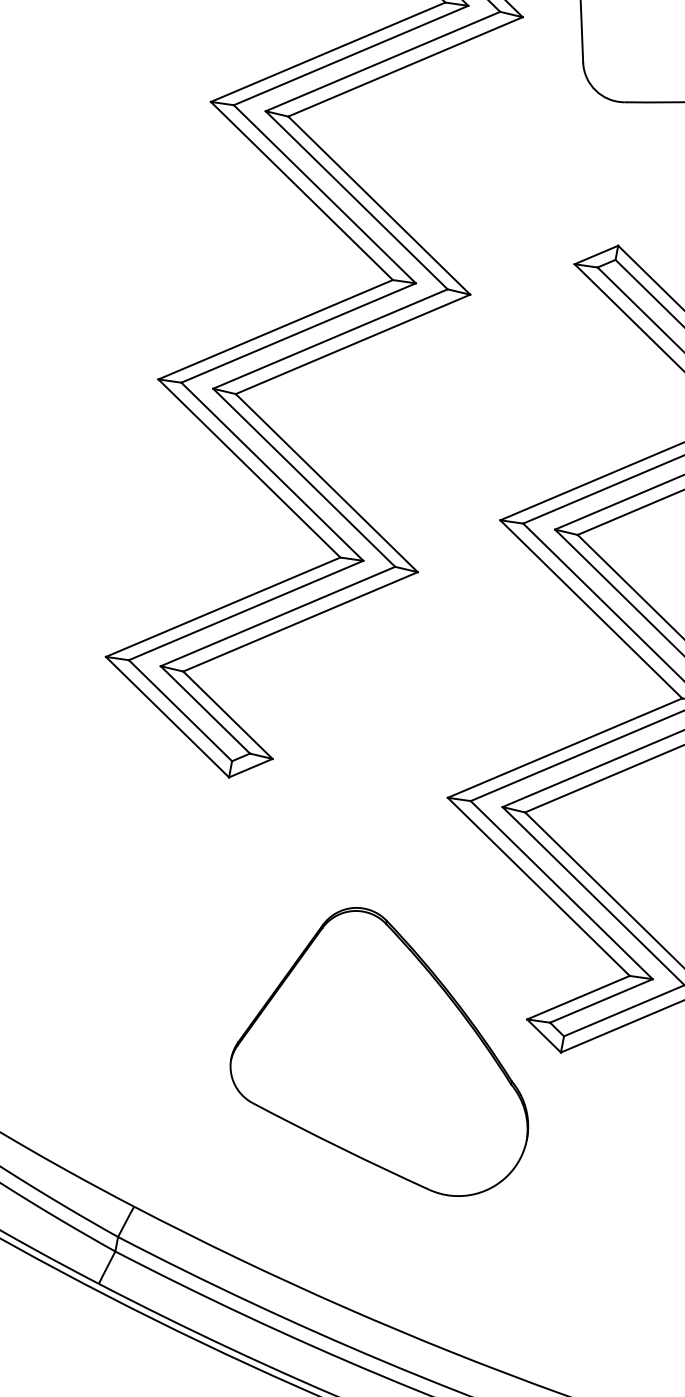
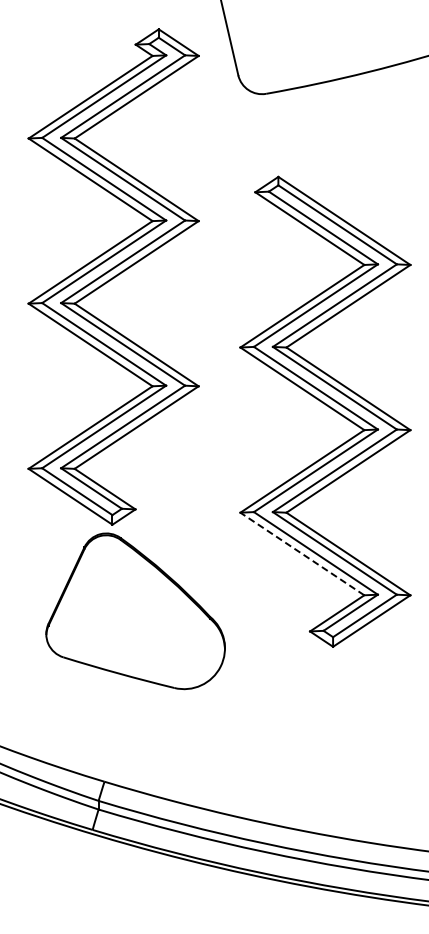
line: (537, 885) -> (301, 553), solid -> dashed
part: (388, 1048) -> (135, 611), moved

